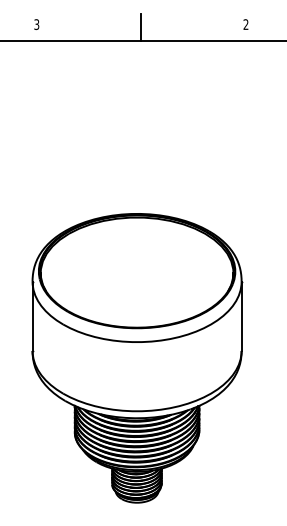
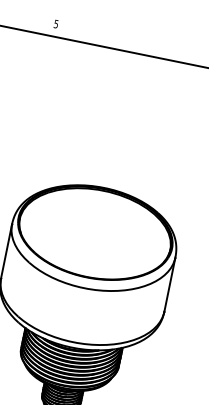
text: (36, 23) -> (56, 23), 3 -> 5
line: (141, 27) -> (137, 43), removed

